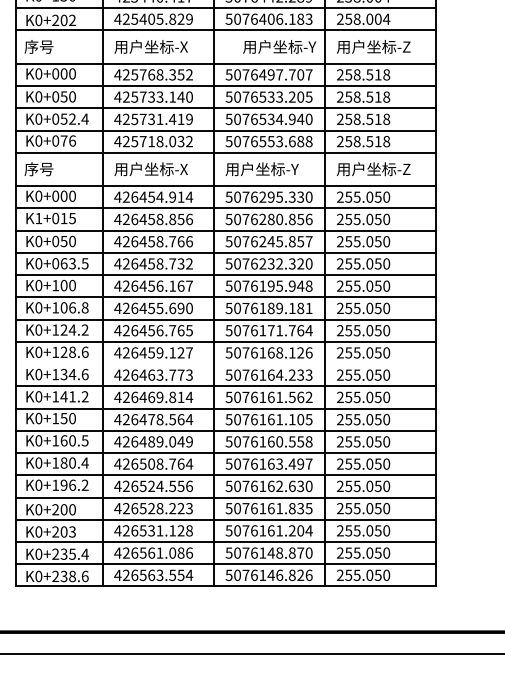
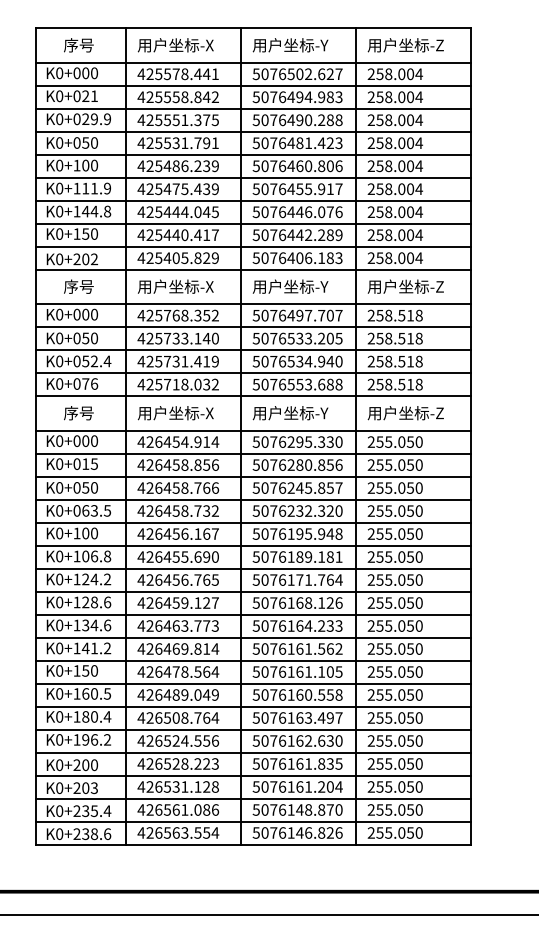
text: (38, 46) -> (78, 286), moved
text: (279, 46) -> (290, 286), moved
text: (38, 169) -> (78, 413), moved
text: (38, 217) -> (59, 463), K1+015 -> K0+015
line: (225, 363) -> (252, 614), added

